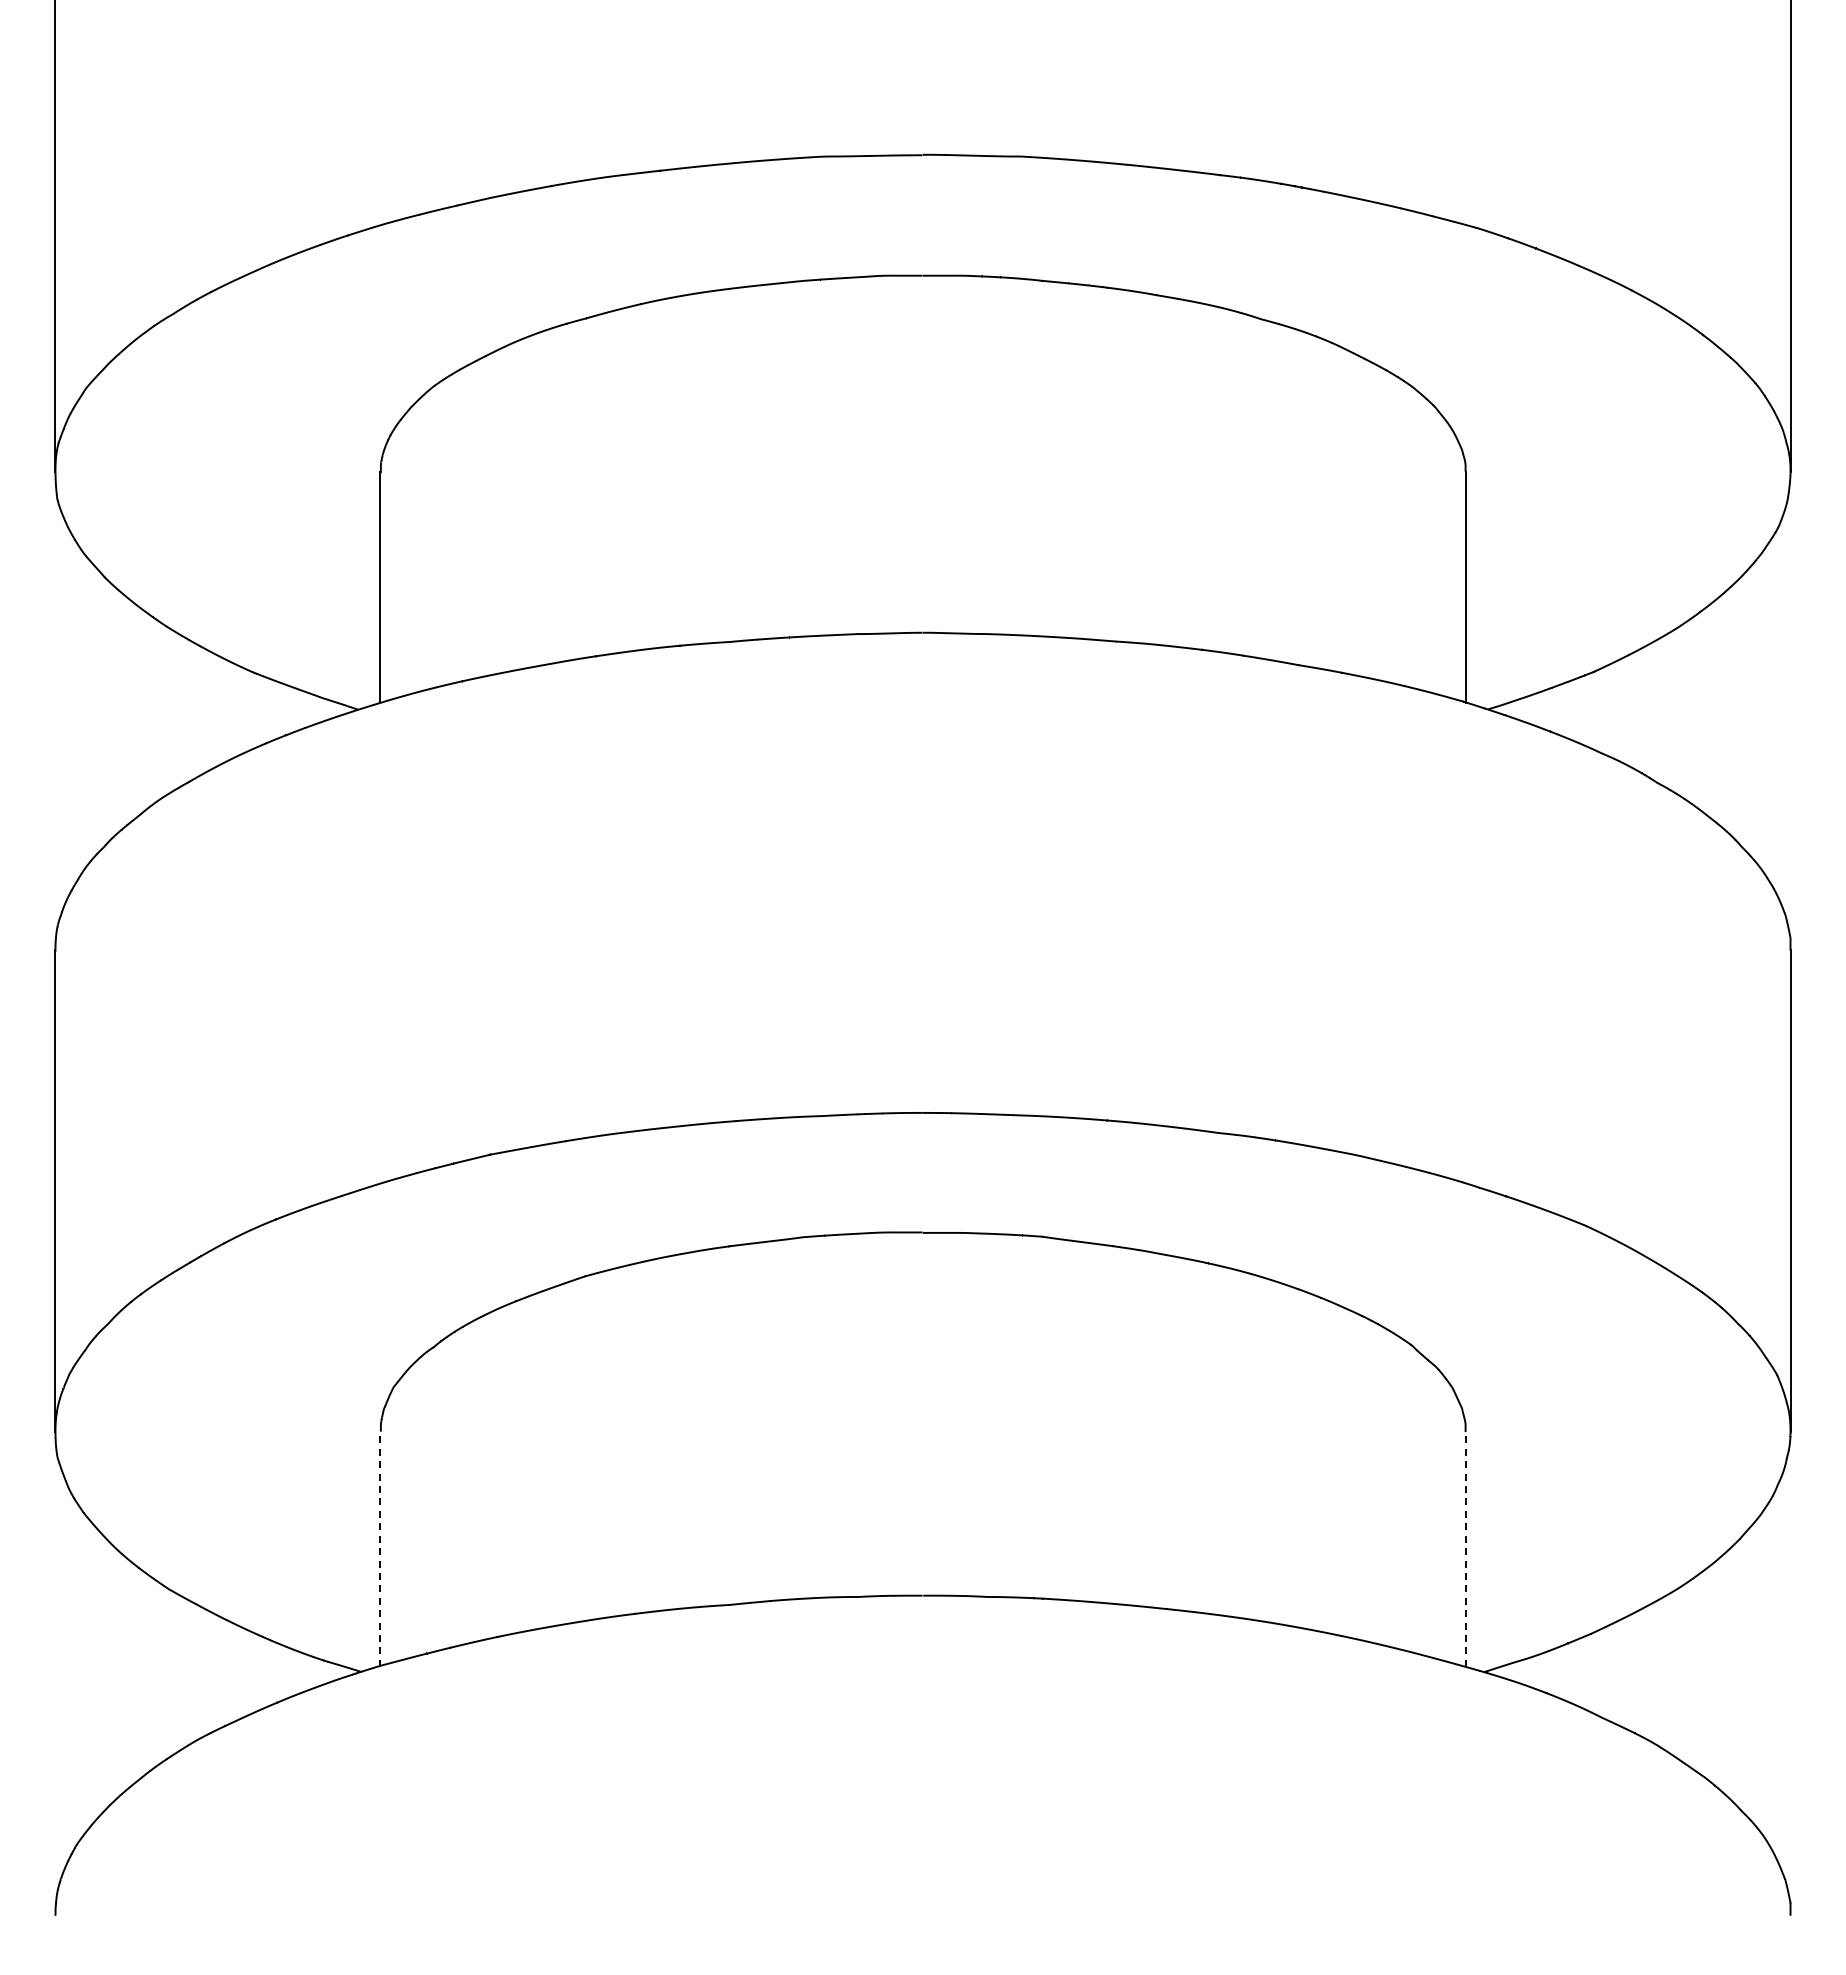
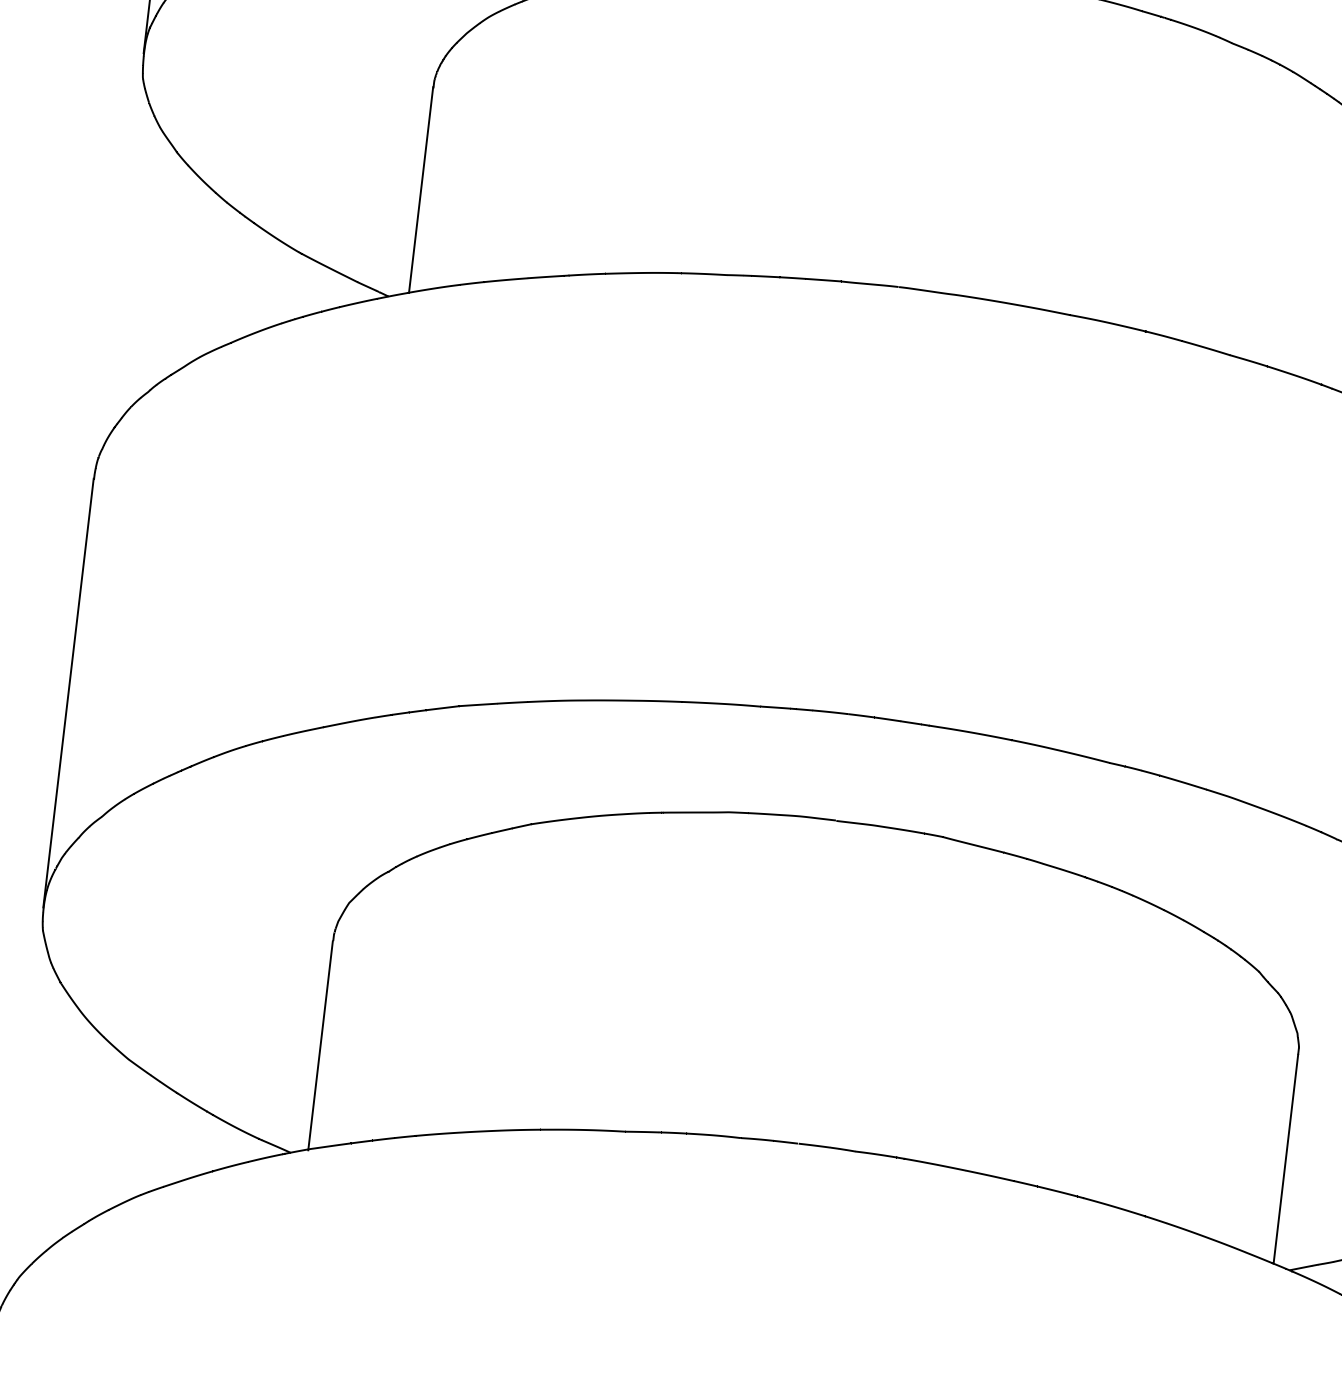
line: (380, 1548) -> (320, 1044), dashed -> solid
line: (1465, 1548) -> (1285, 1158), dashed -> solid

